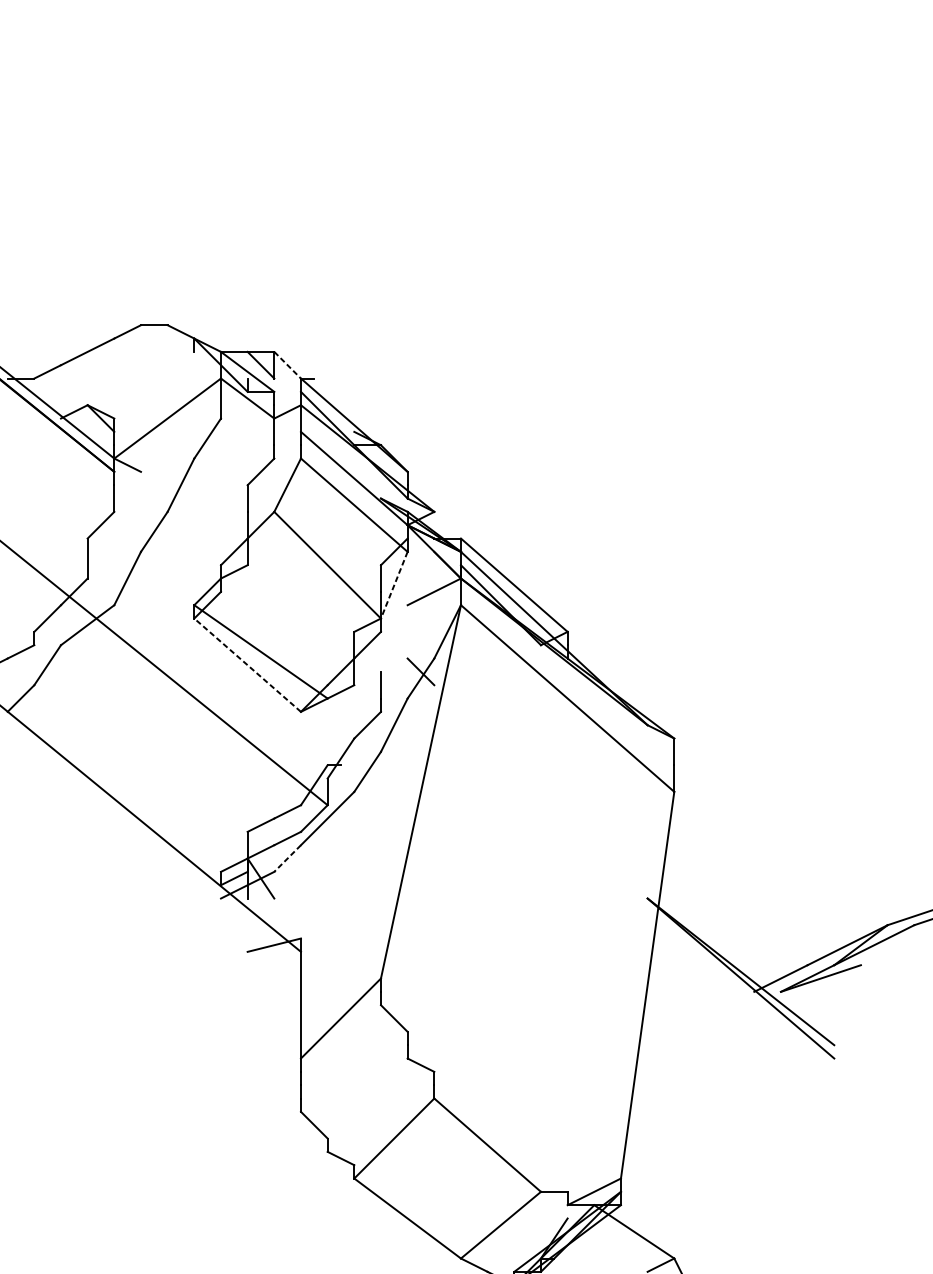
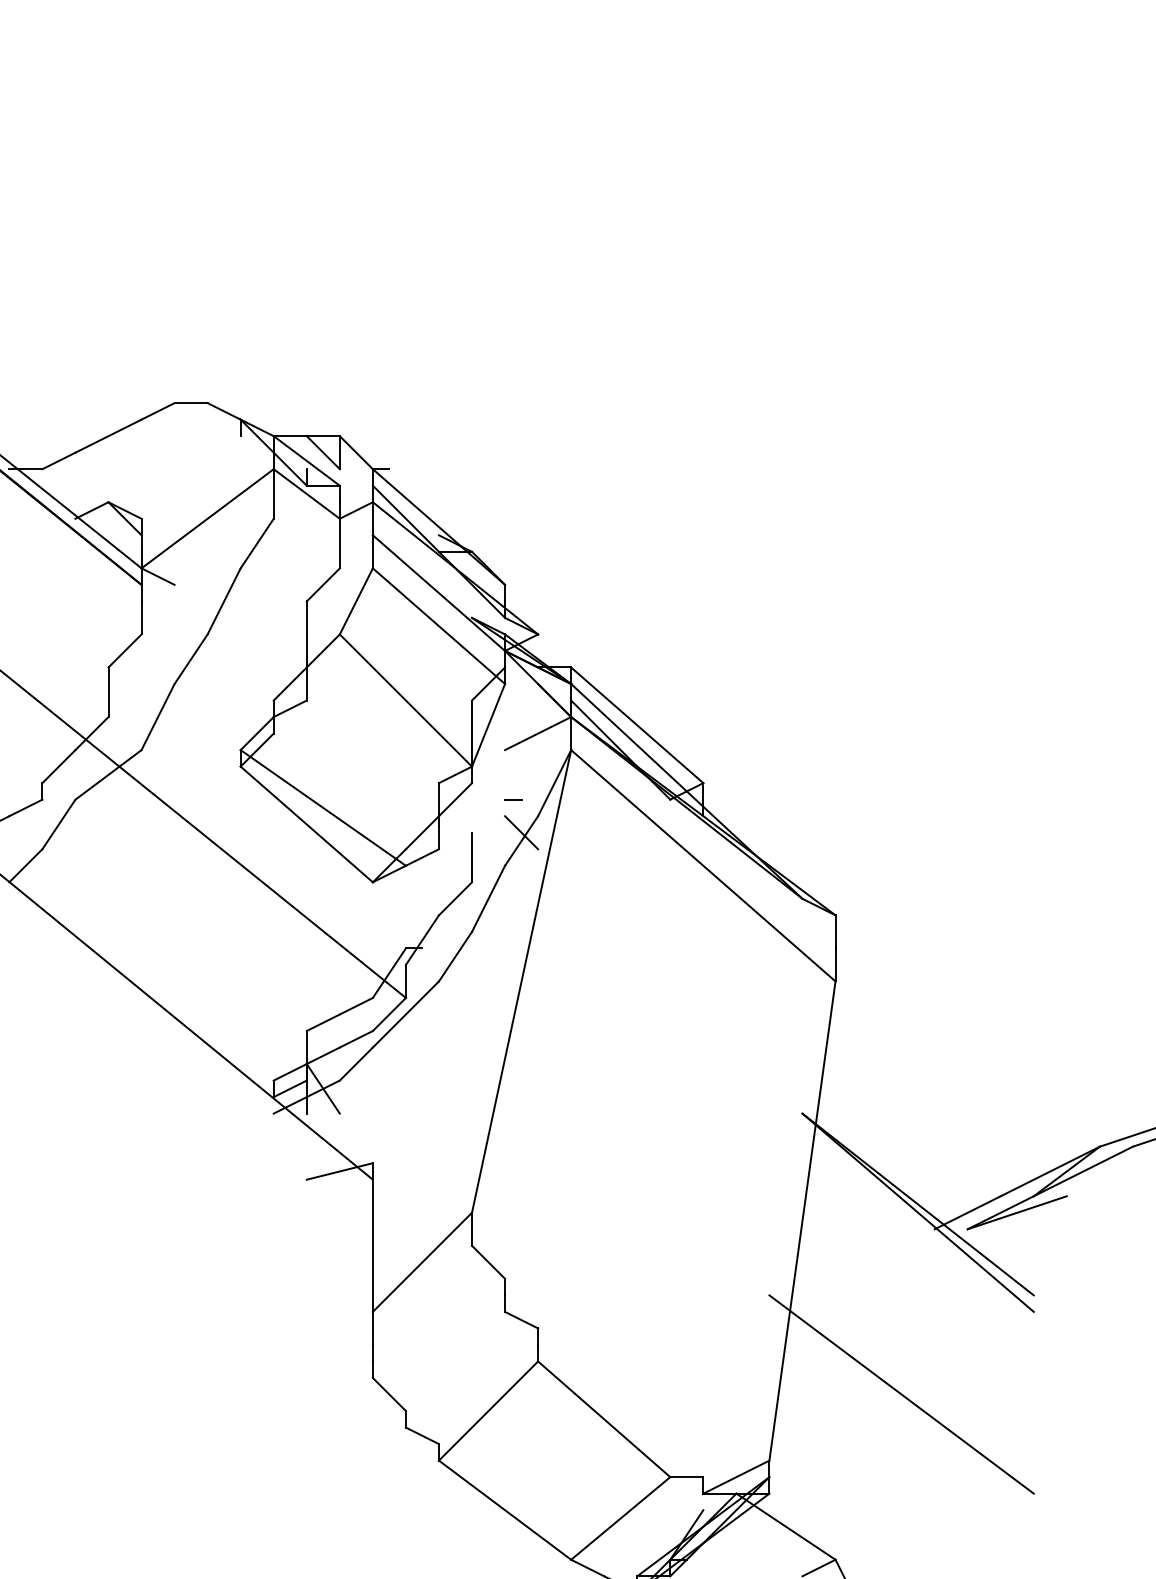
line: (287, 365) -> (356, 453), dashed -> solid
line: (394, 585) -> (488, 725), dashed -> solid
line: (414, 645) -> (513, 799), added
line: (247, 665) -> (306, 824), dashed -> solid
line: (287, 858) -> (356, 1064), dashed -> solid
line: (727, 1125) -> (901, 1394), added

